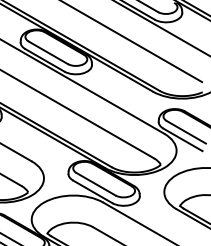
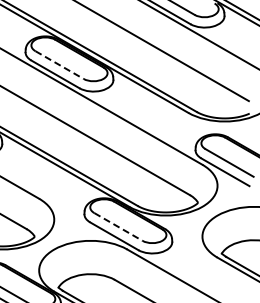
line: (48, 53) -> (59, 65), solid -> dashed
line: (96, 183) -> (118, 226), solid -> dashed

